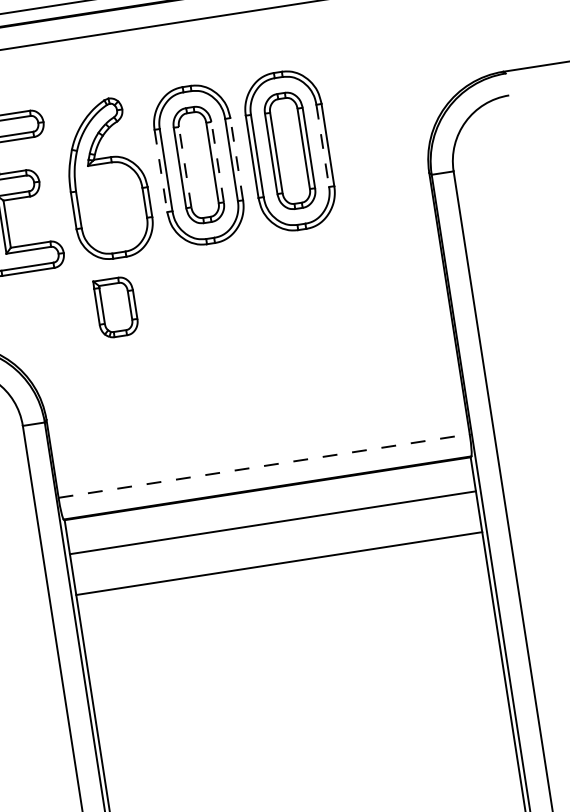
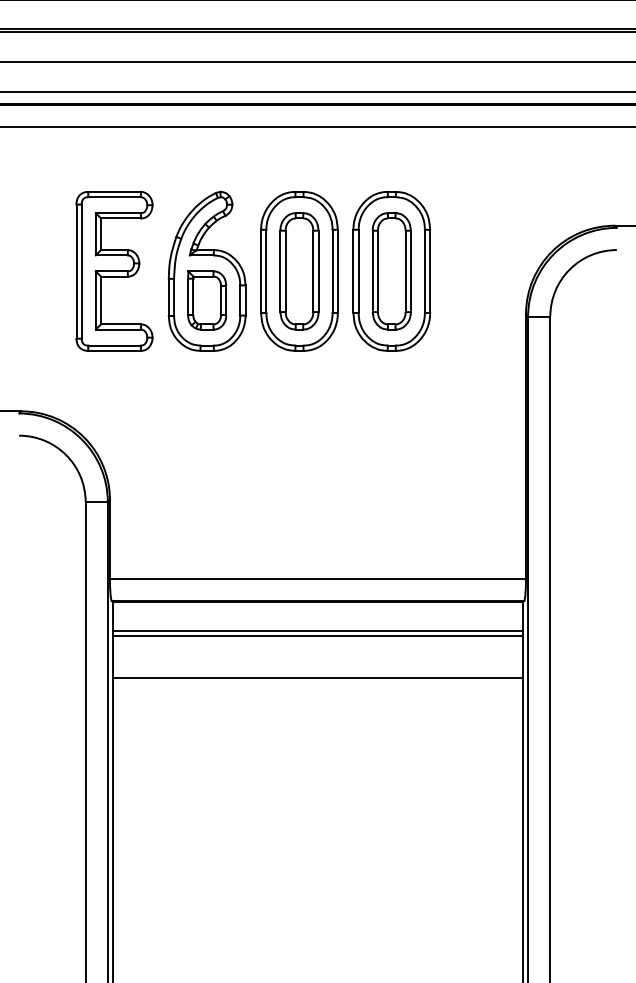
line: (322, 146) -> (424, 271), dashed -> solid
line: (236, 159) -> (337, 271), dashed -> solid
line: (217, 162) -> (318, 271), dashed -> solid
line: (185, 167) -> (285, 271), dashed -> solid
line: (161, 170) -> (261, 271), dashed -> solid
part: (116, 307) -> (207, 300), moved
line: (264, 465) -> (318, 578), dashed -> solid
line: (271, 517) -> (317, 630), added

